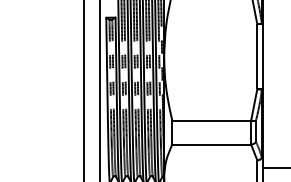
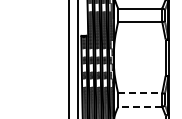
line: (212, 120) -> (140, 93), solid -> dashed
line: (210, 144) -> (139, 106), solid -> dashed

